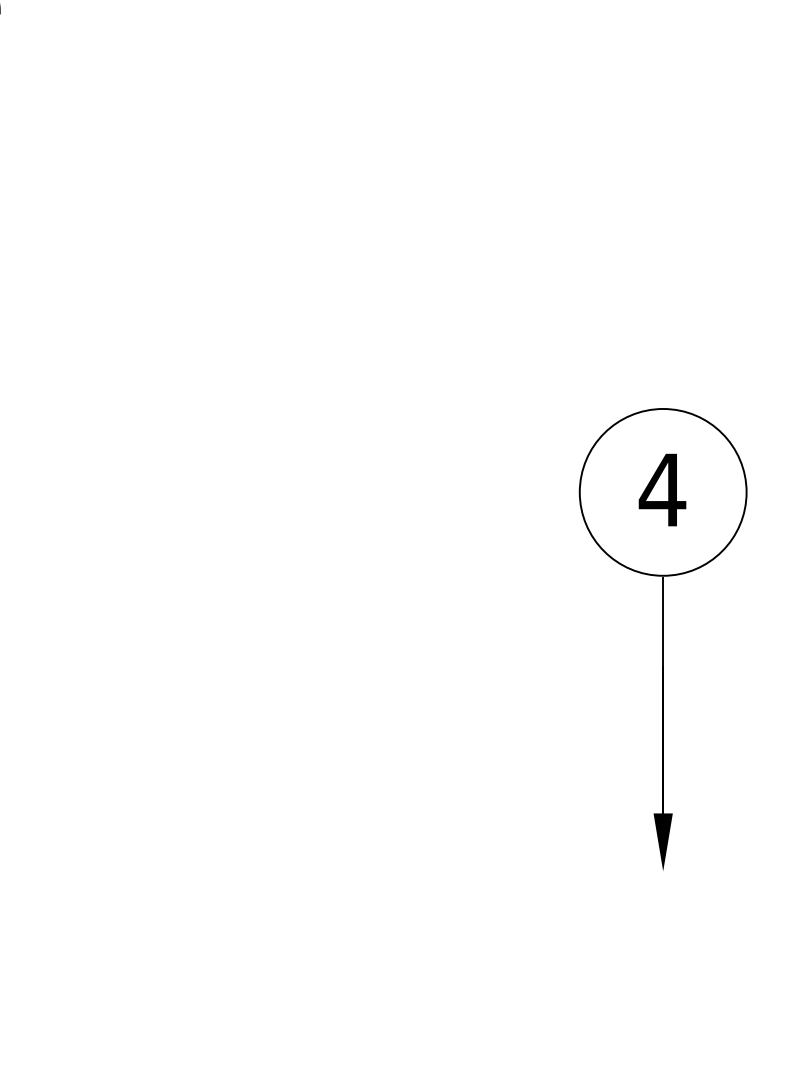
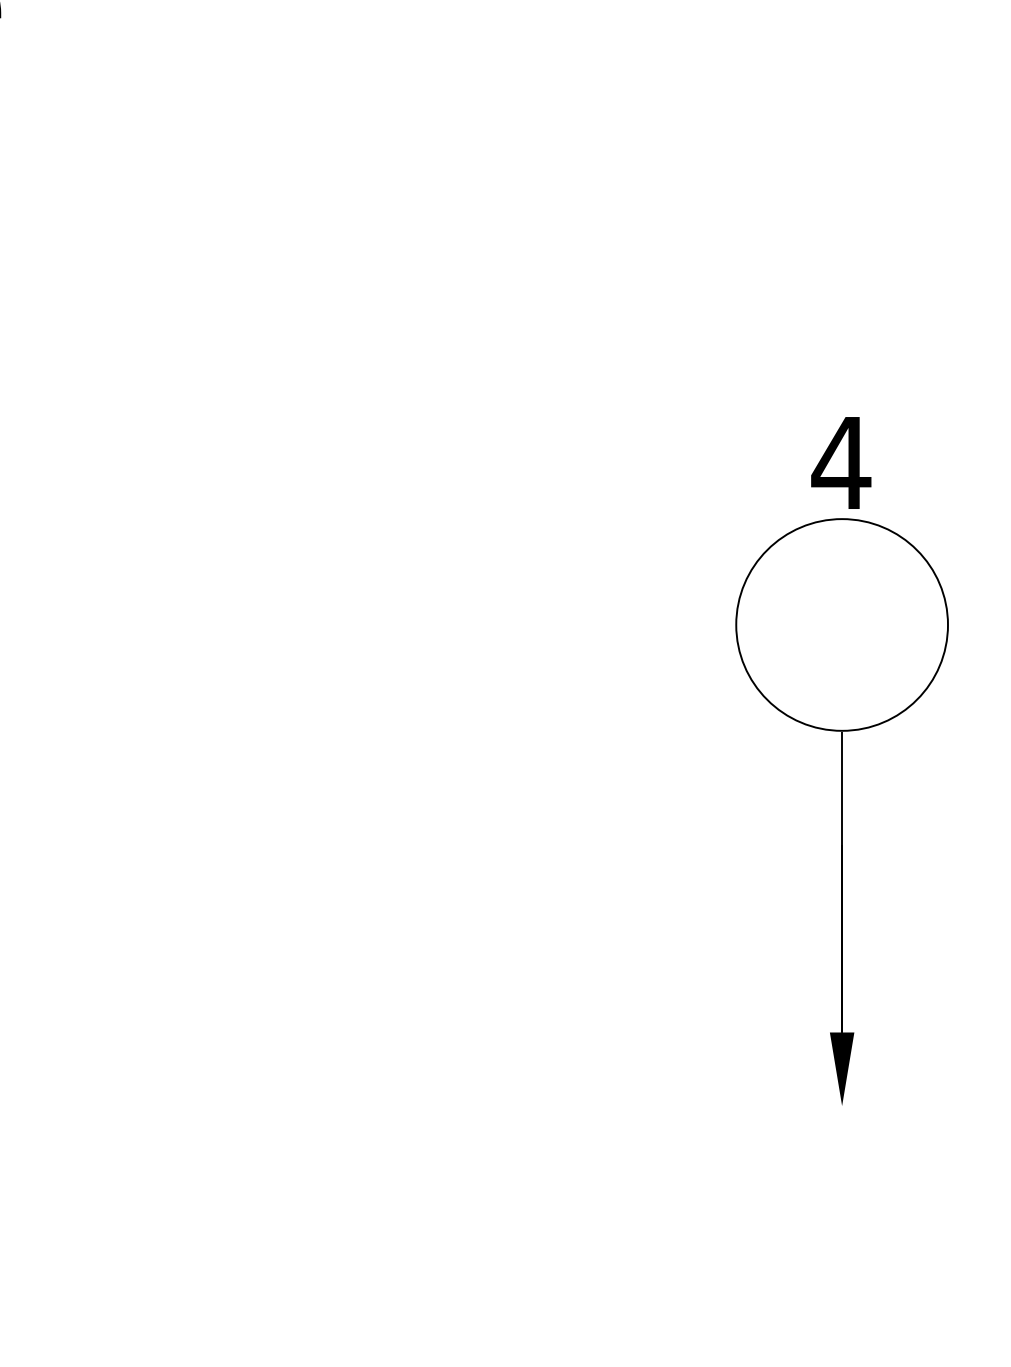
text: (662, 489) -> (841, 462), moved

